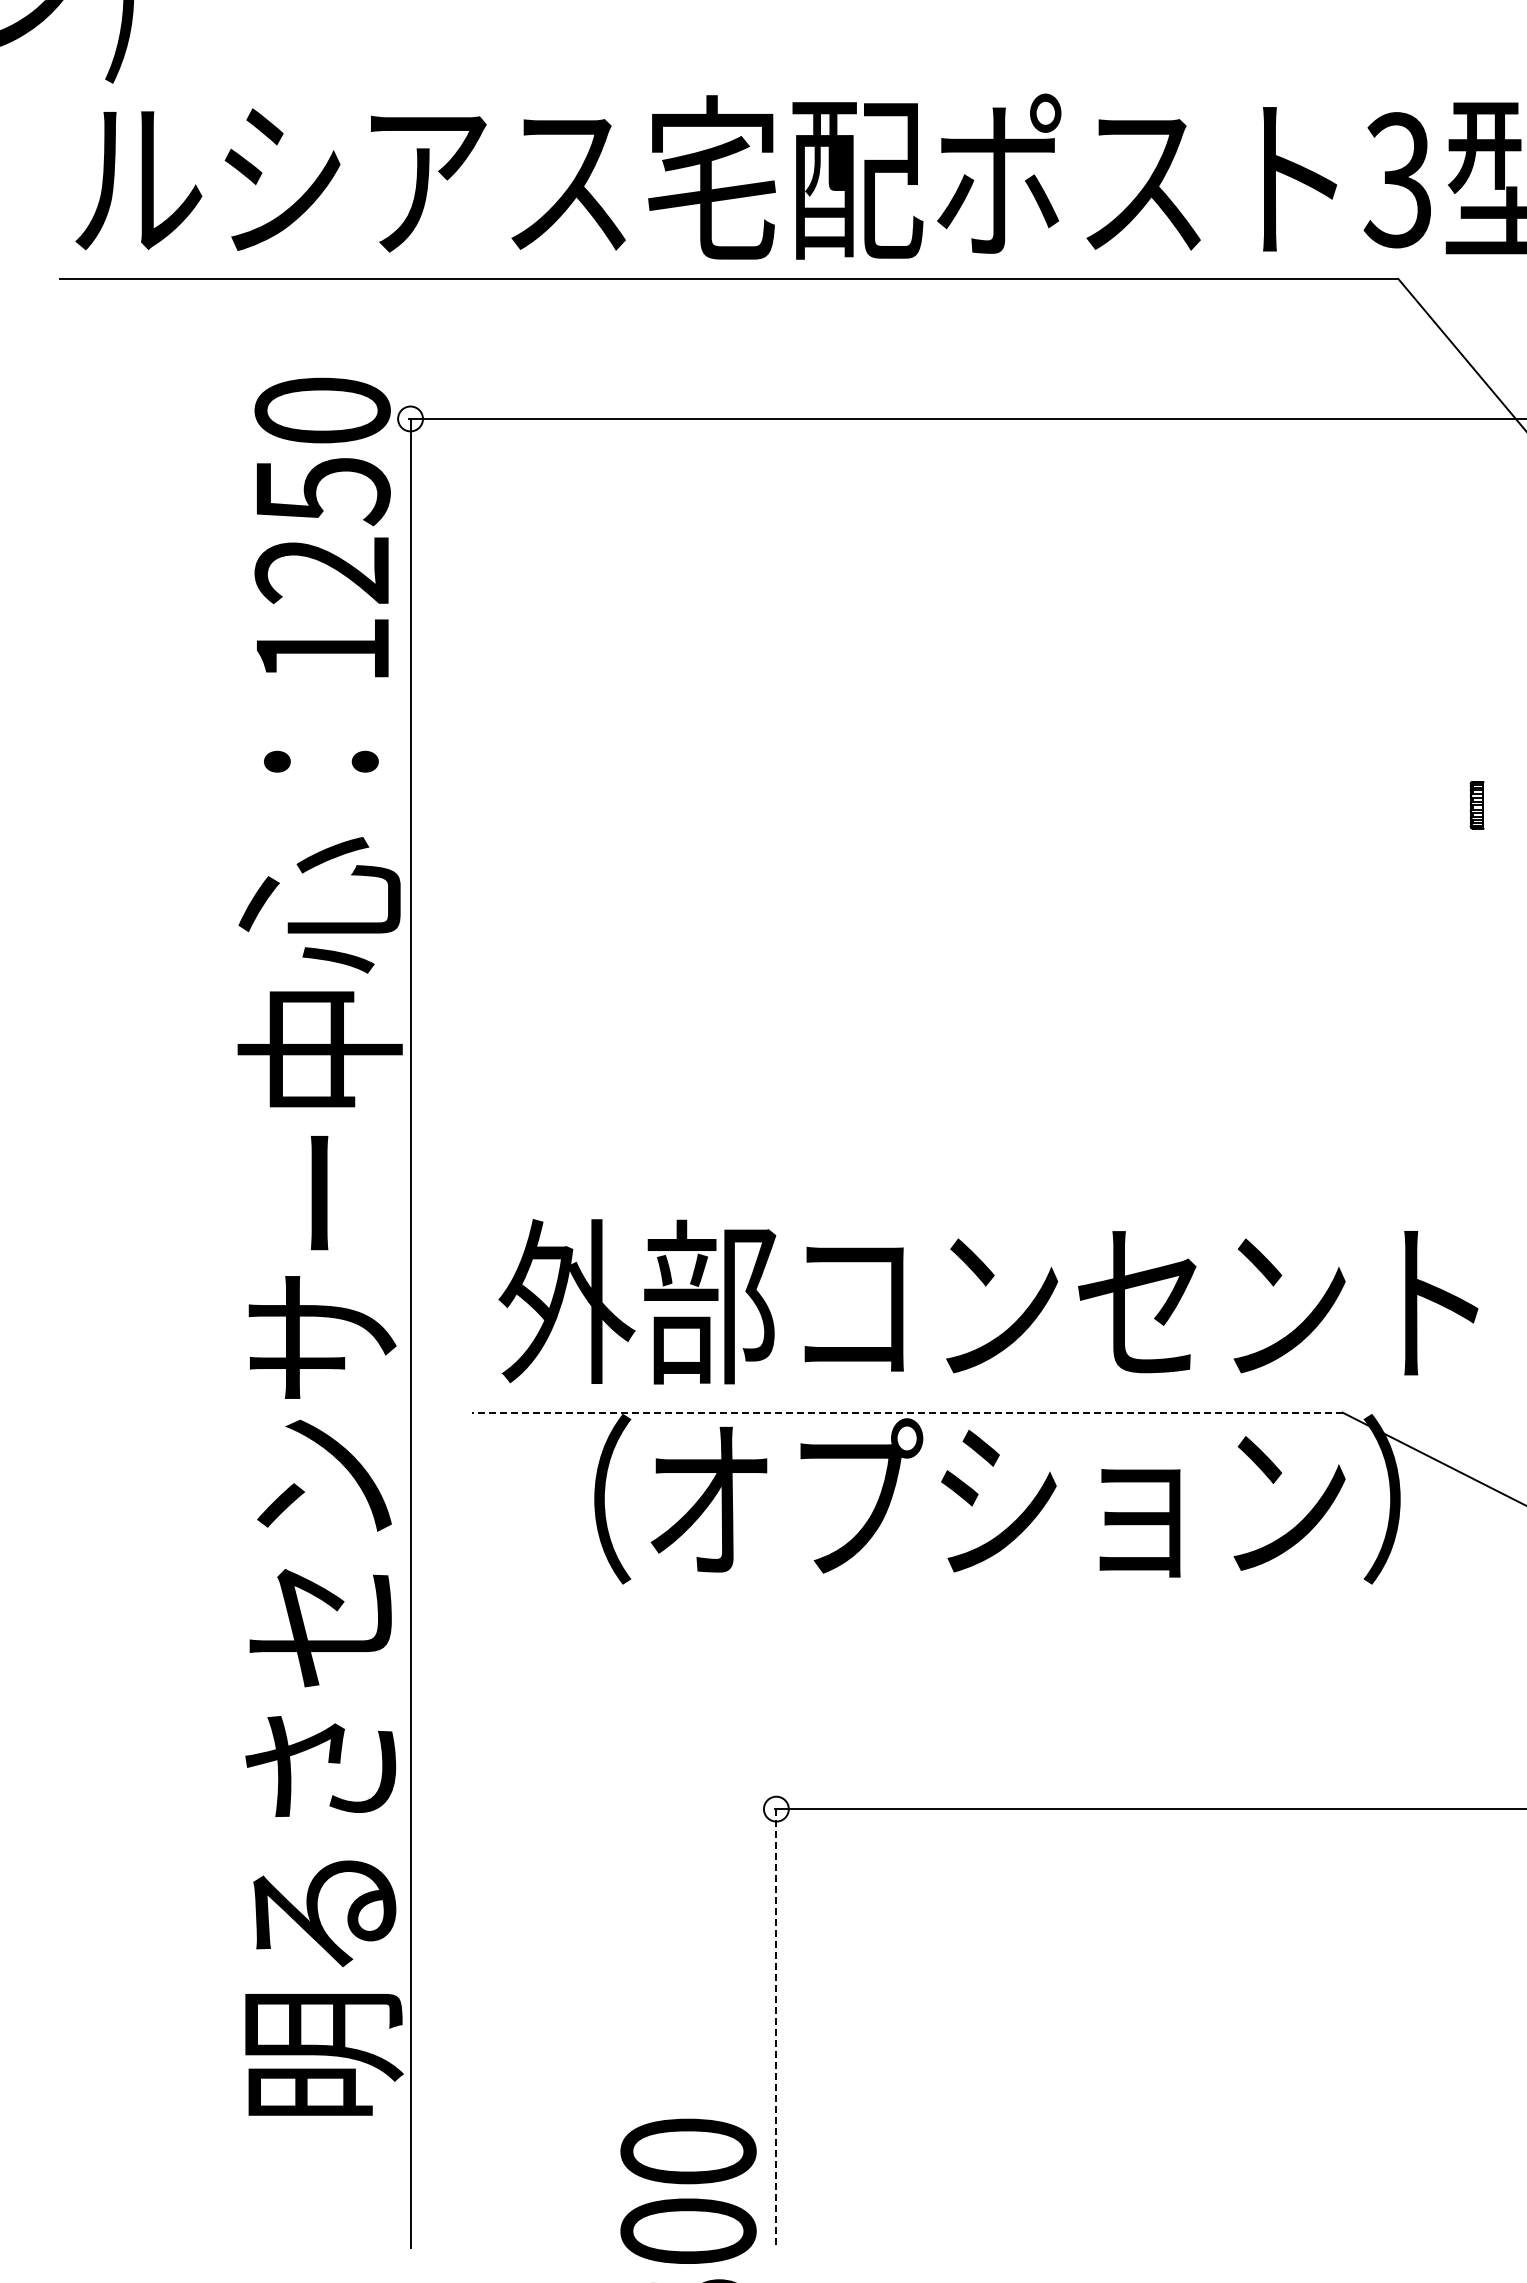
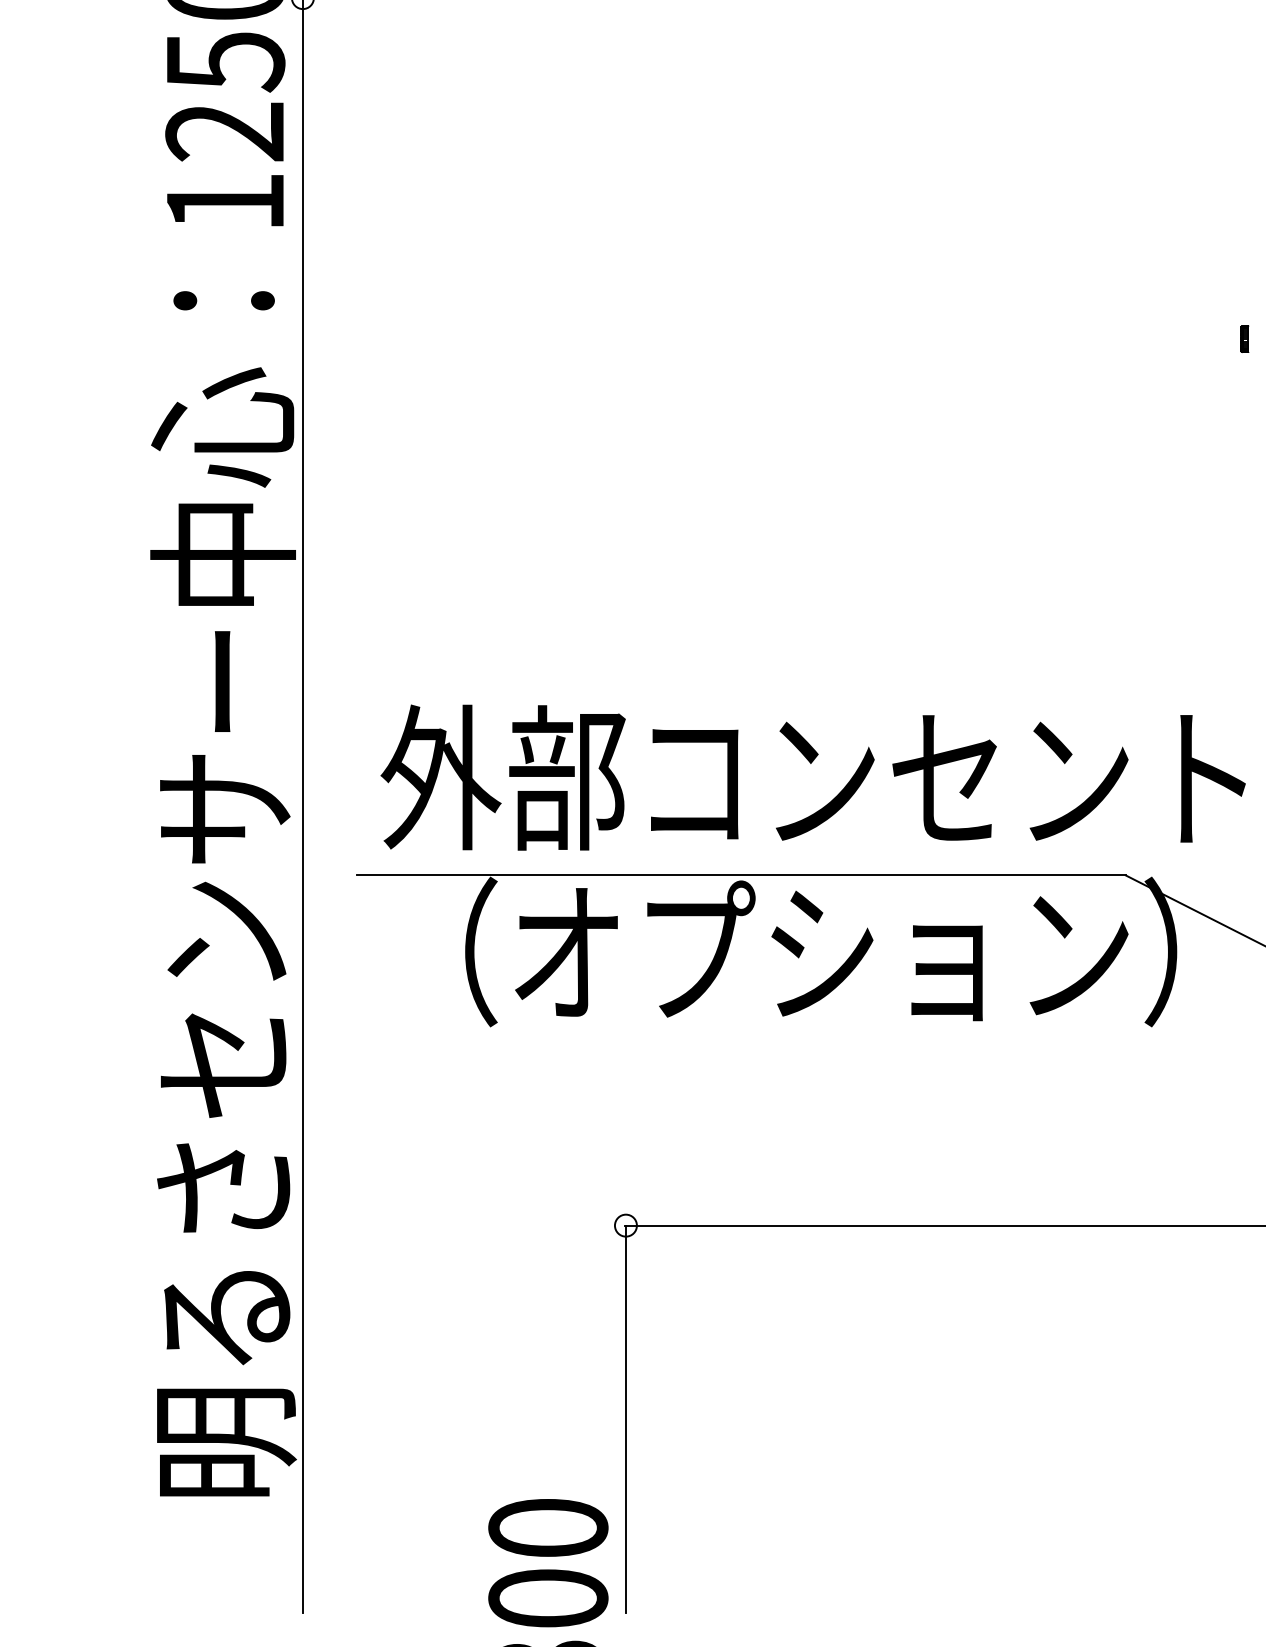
part: (1477, 804) -> (1245, 338), size x0.62
line: (906, 1412) -> (740, 875), dashed -> solid
line: (776, 2028) -> (626, 1419), dashed -> solid

